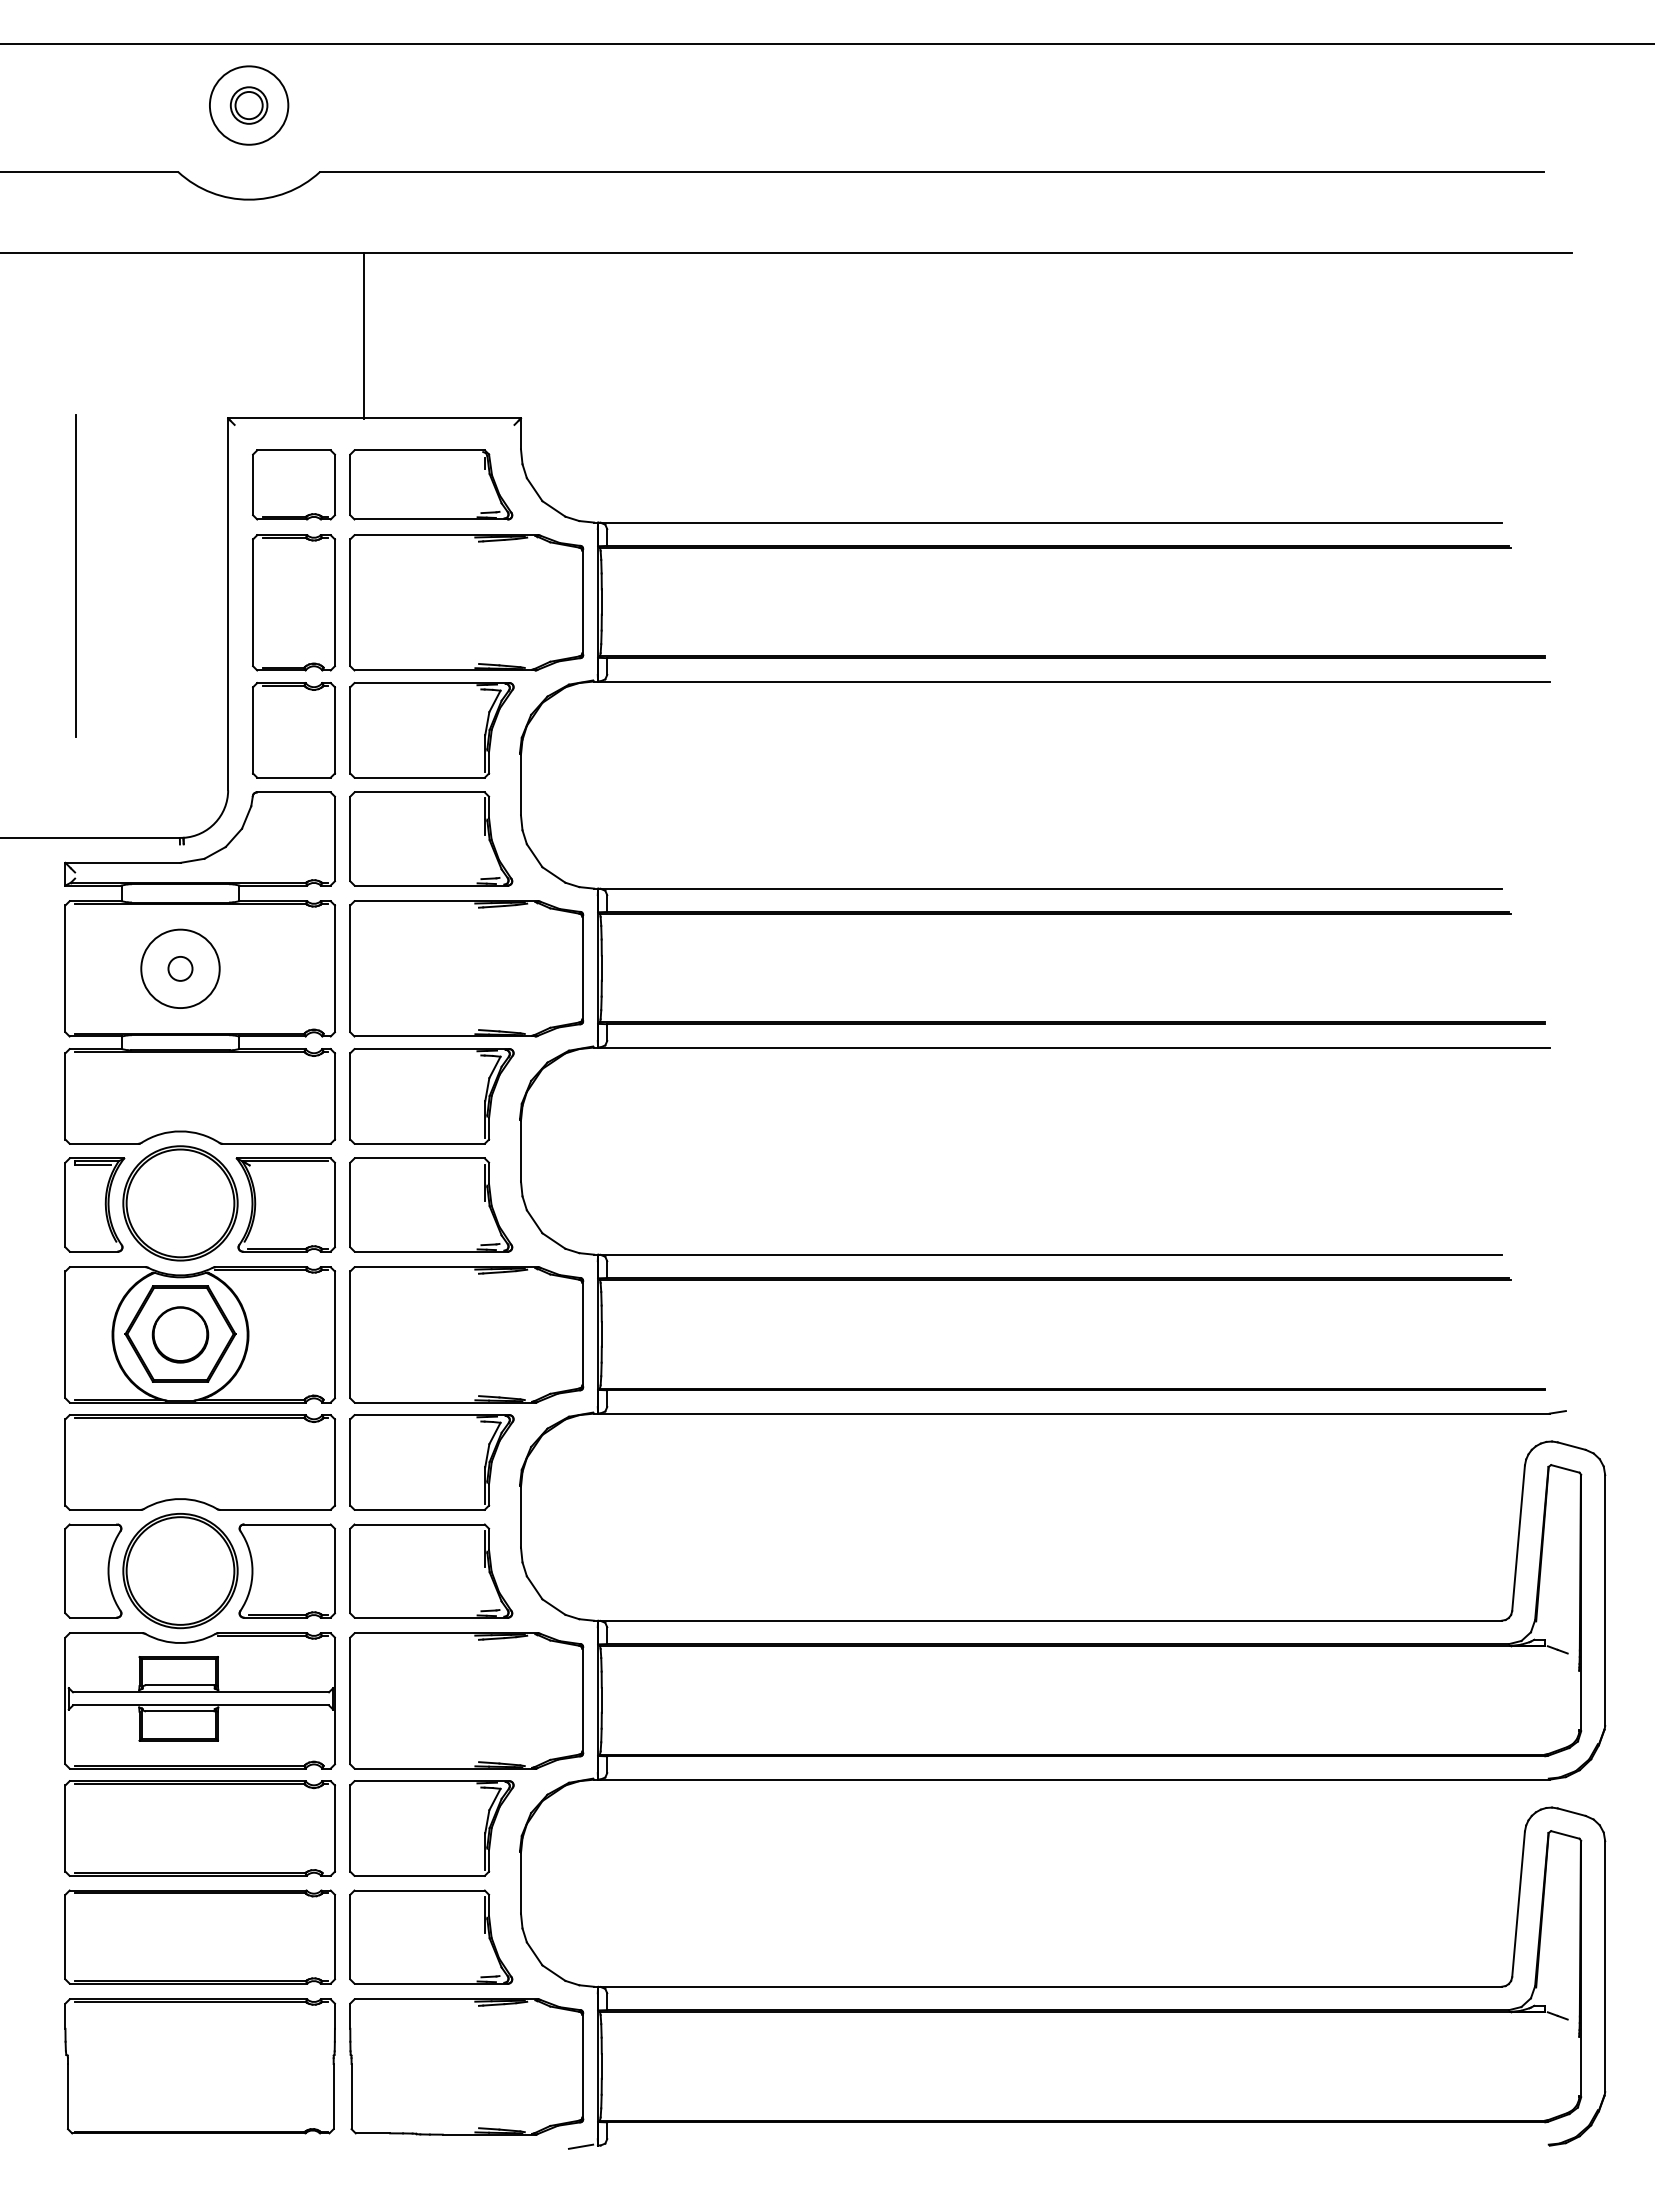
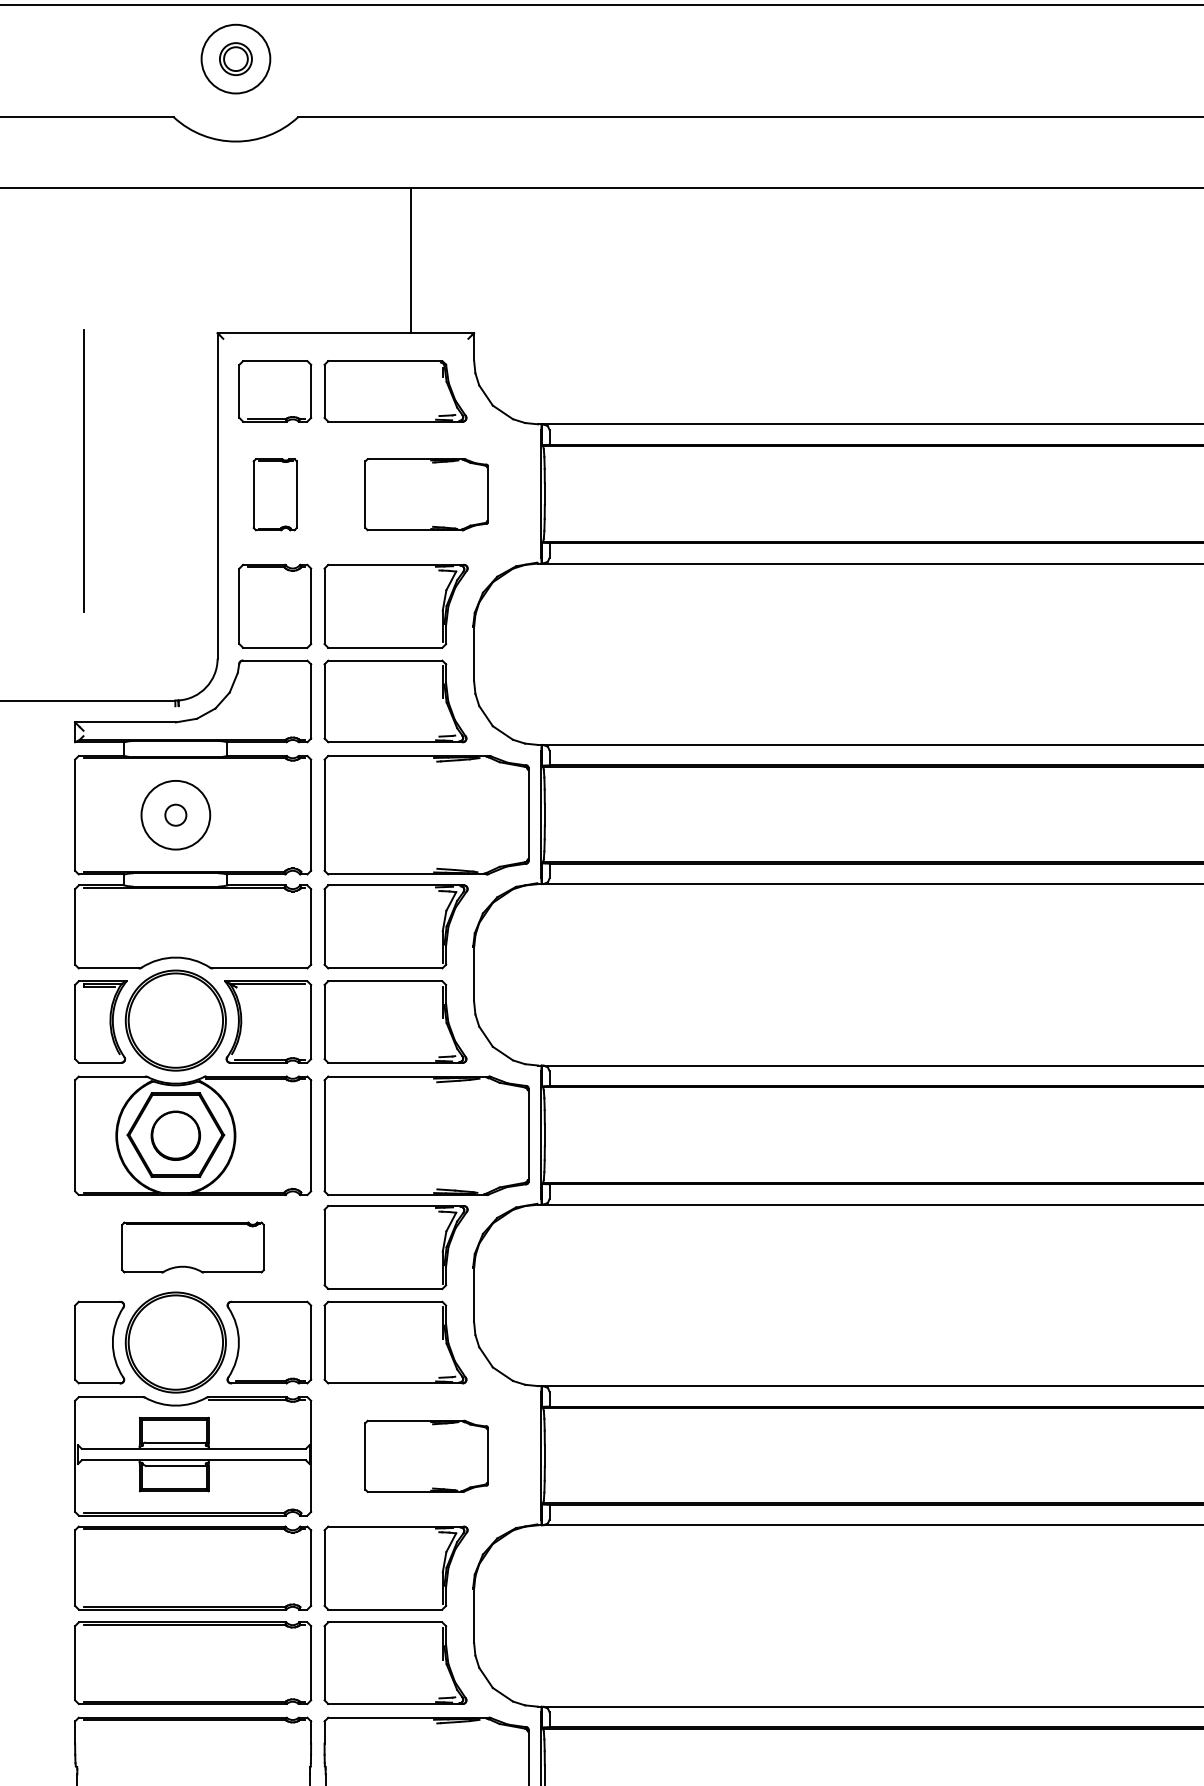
line: (363, 335) -> (411, 260), moved
part: (293, 602) -> (274, 494), size x0.6
part: (466, 602) -> (426, 494), size x0.6
part: (199, 1462) -> (192, 1247), size x0.6
part: (466, 1700) -> (426, 1455), size x0.6

